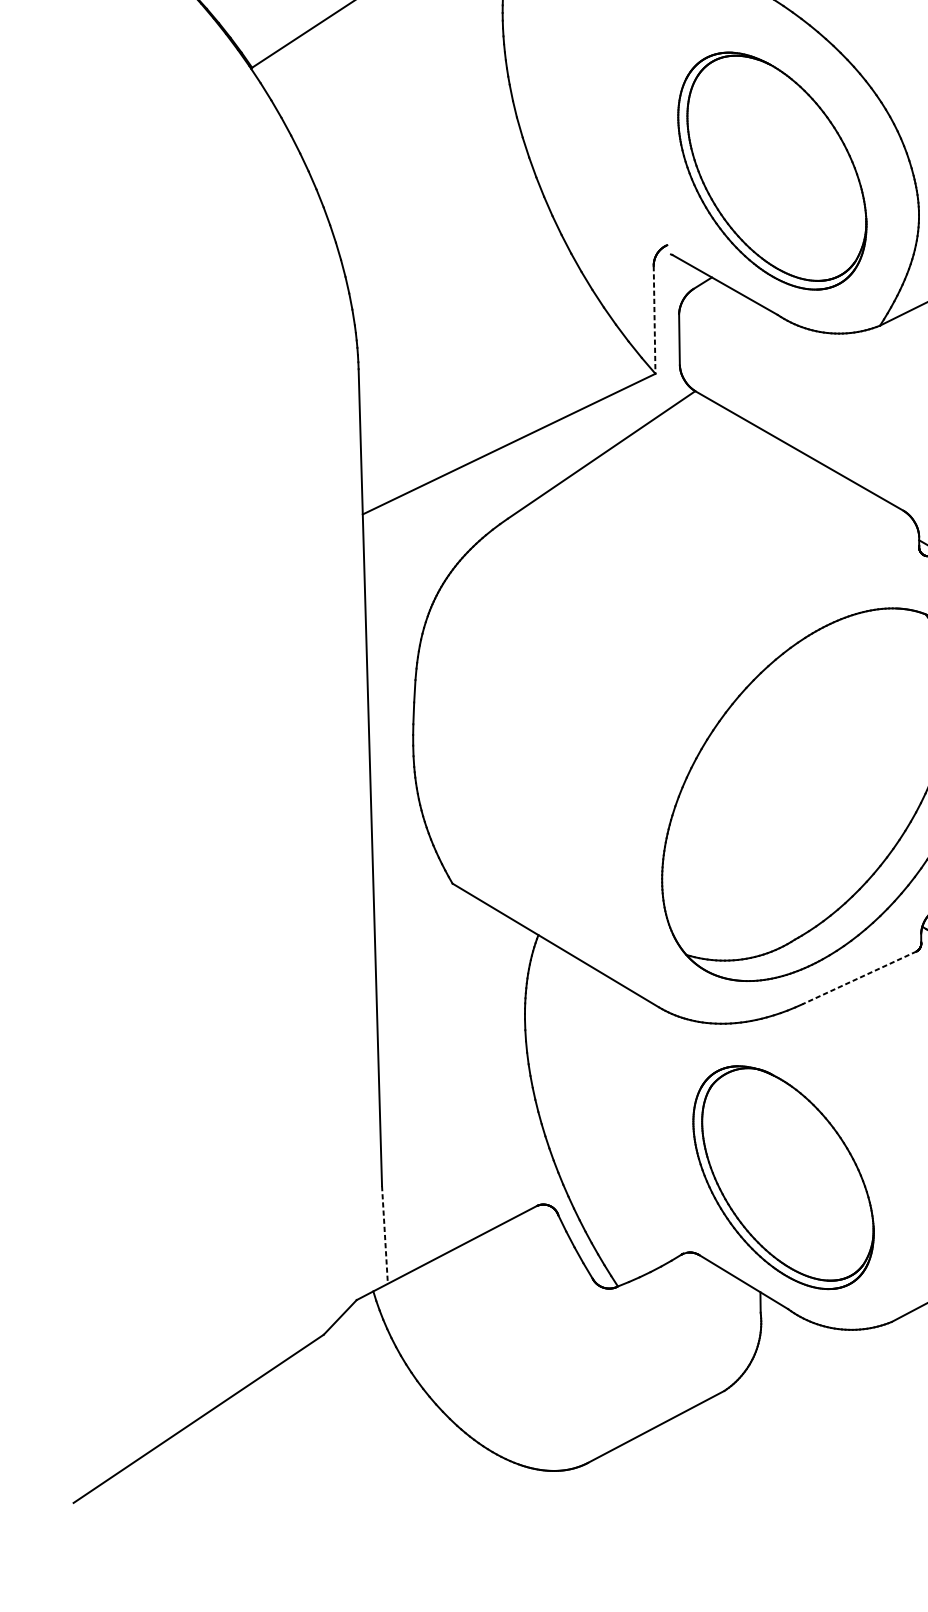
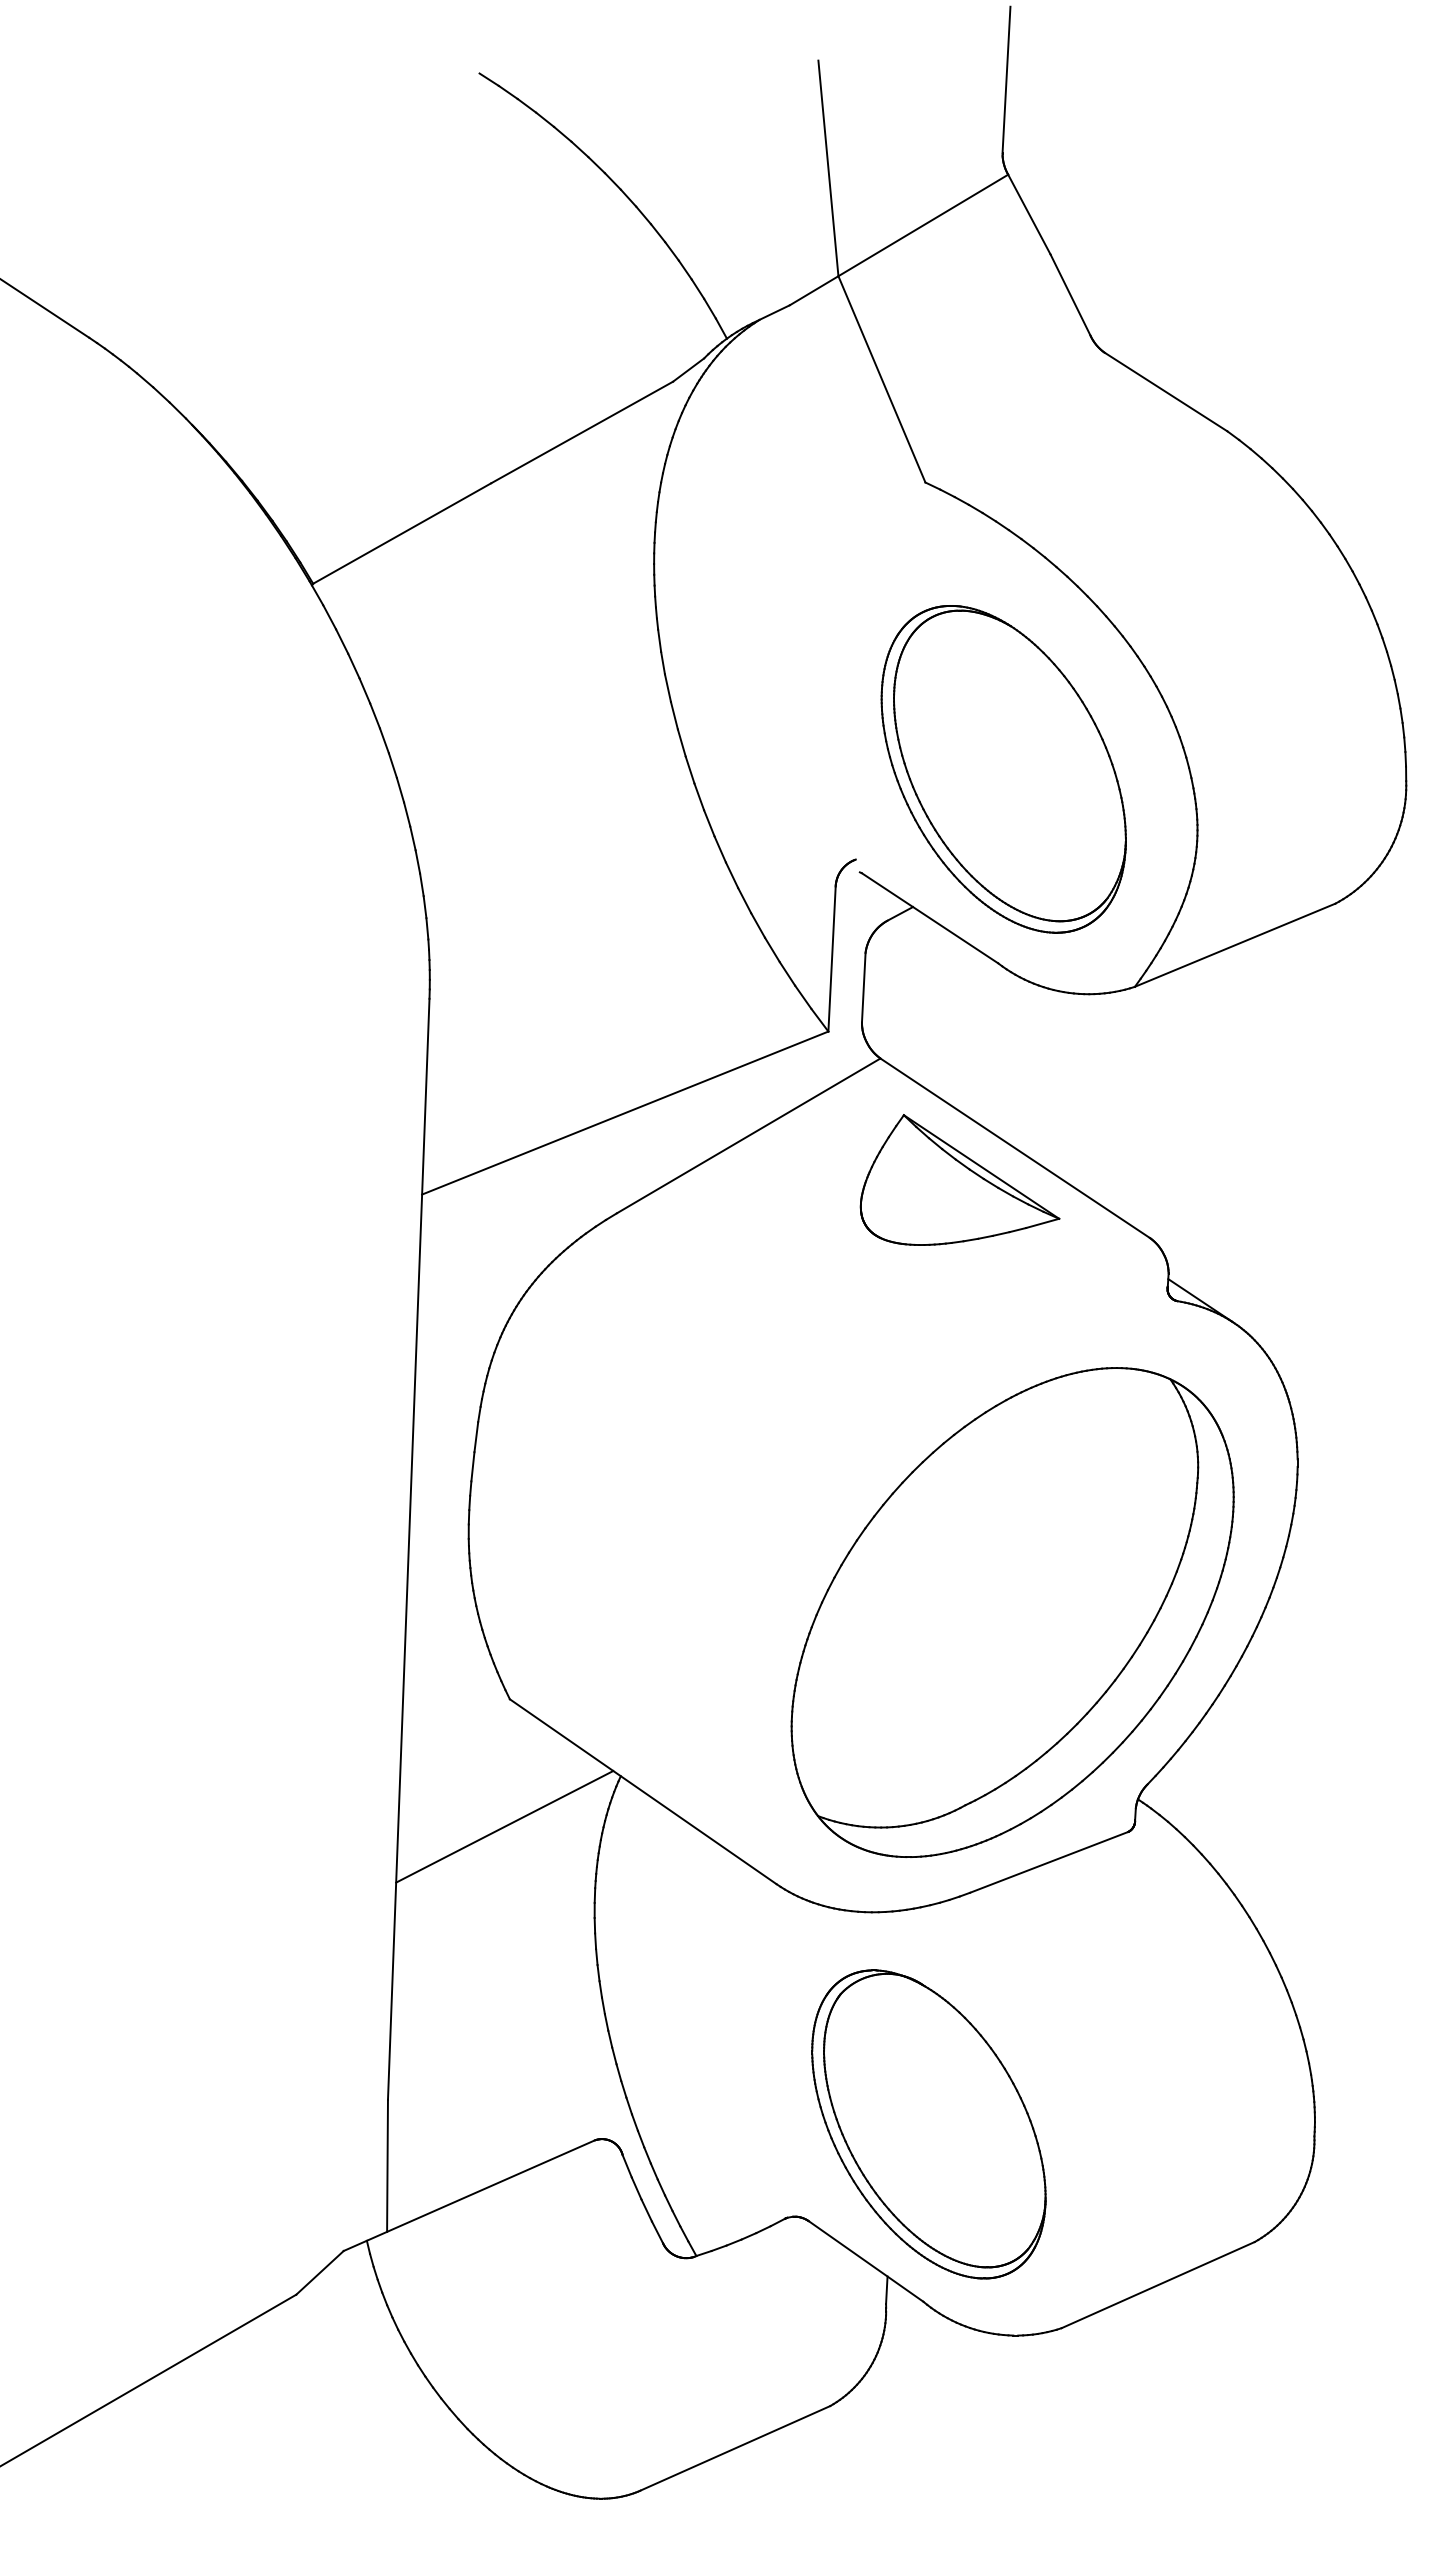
line: (654, 320) -> (832, 959), dashed -> solid
part: (759, 476) -> (959, 1179), added
line: (859, 977) -> (1049, 1862), dashed -> solid
line: (454, 978) -> (504, 1826), added
line: (384, 1235) -> (387, 2166), dashed -> solid

